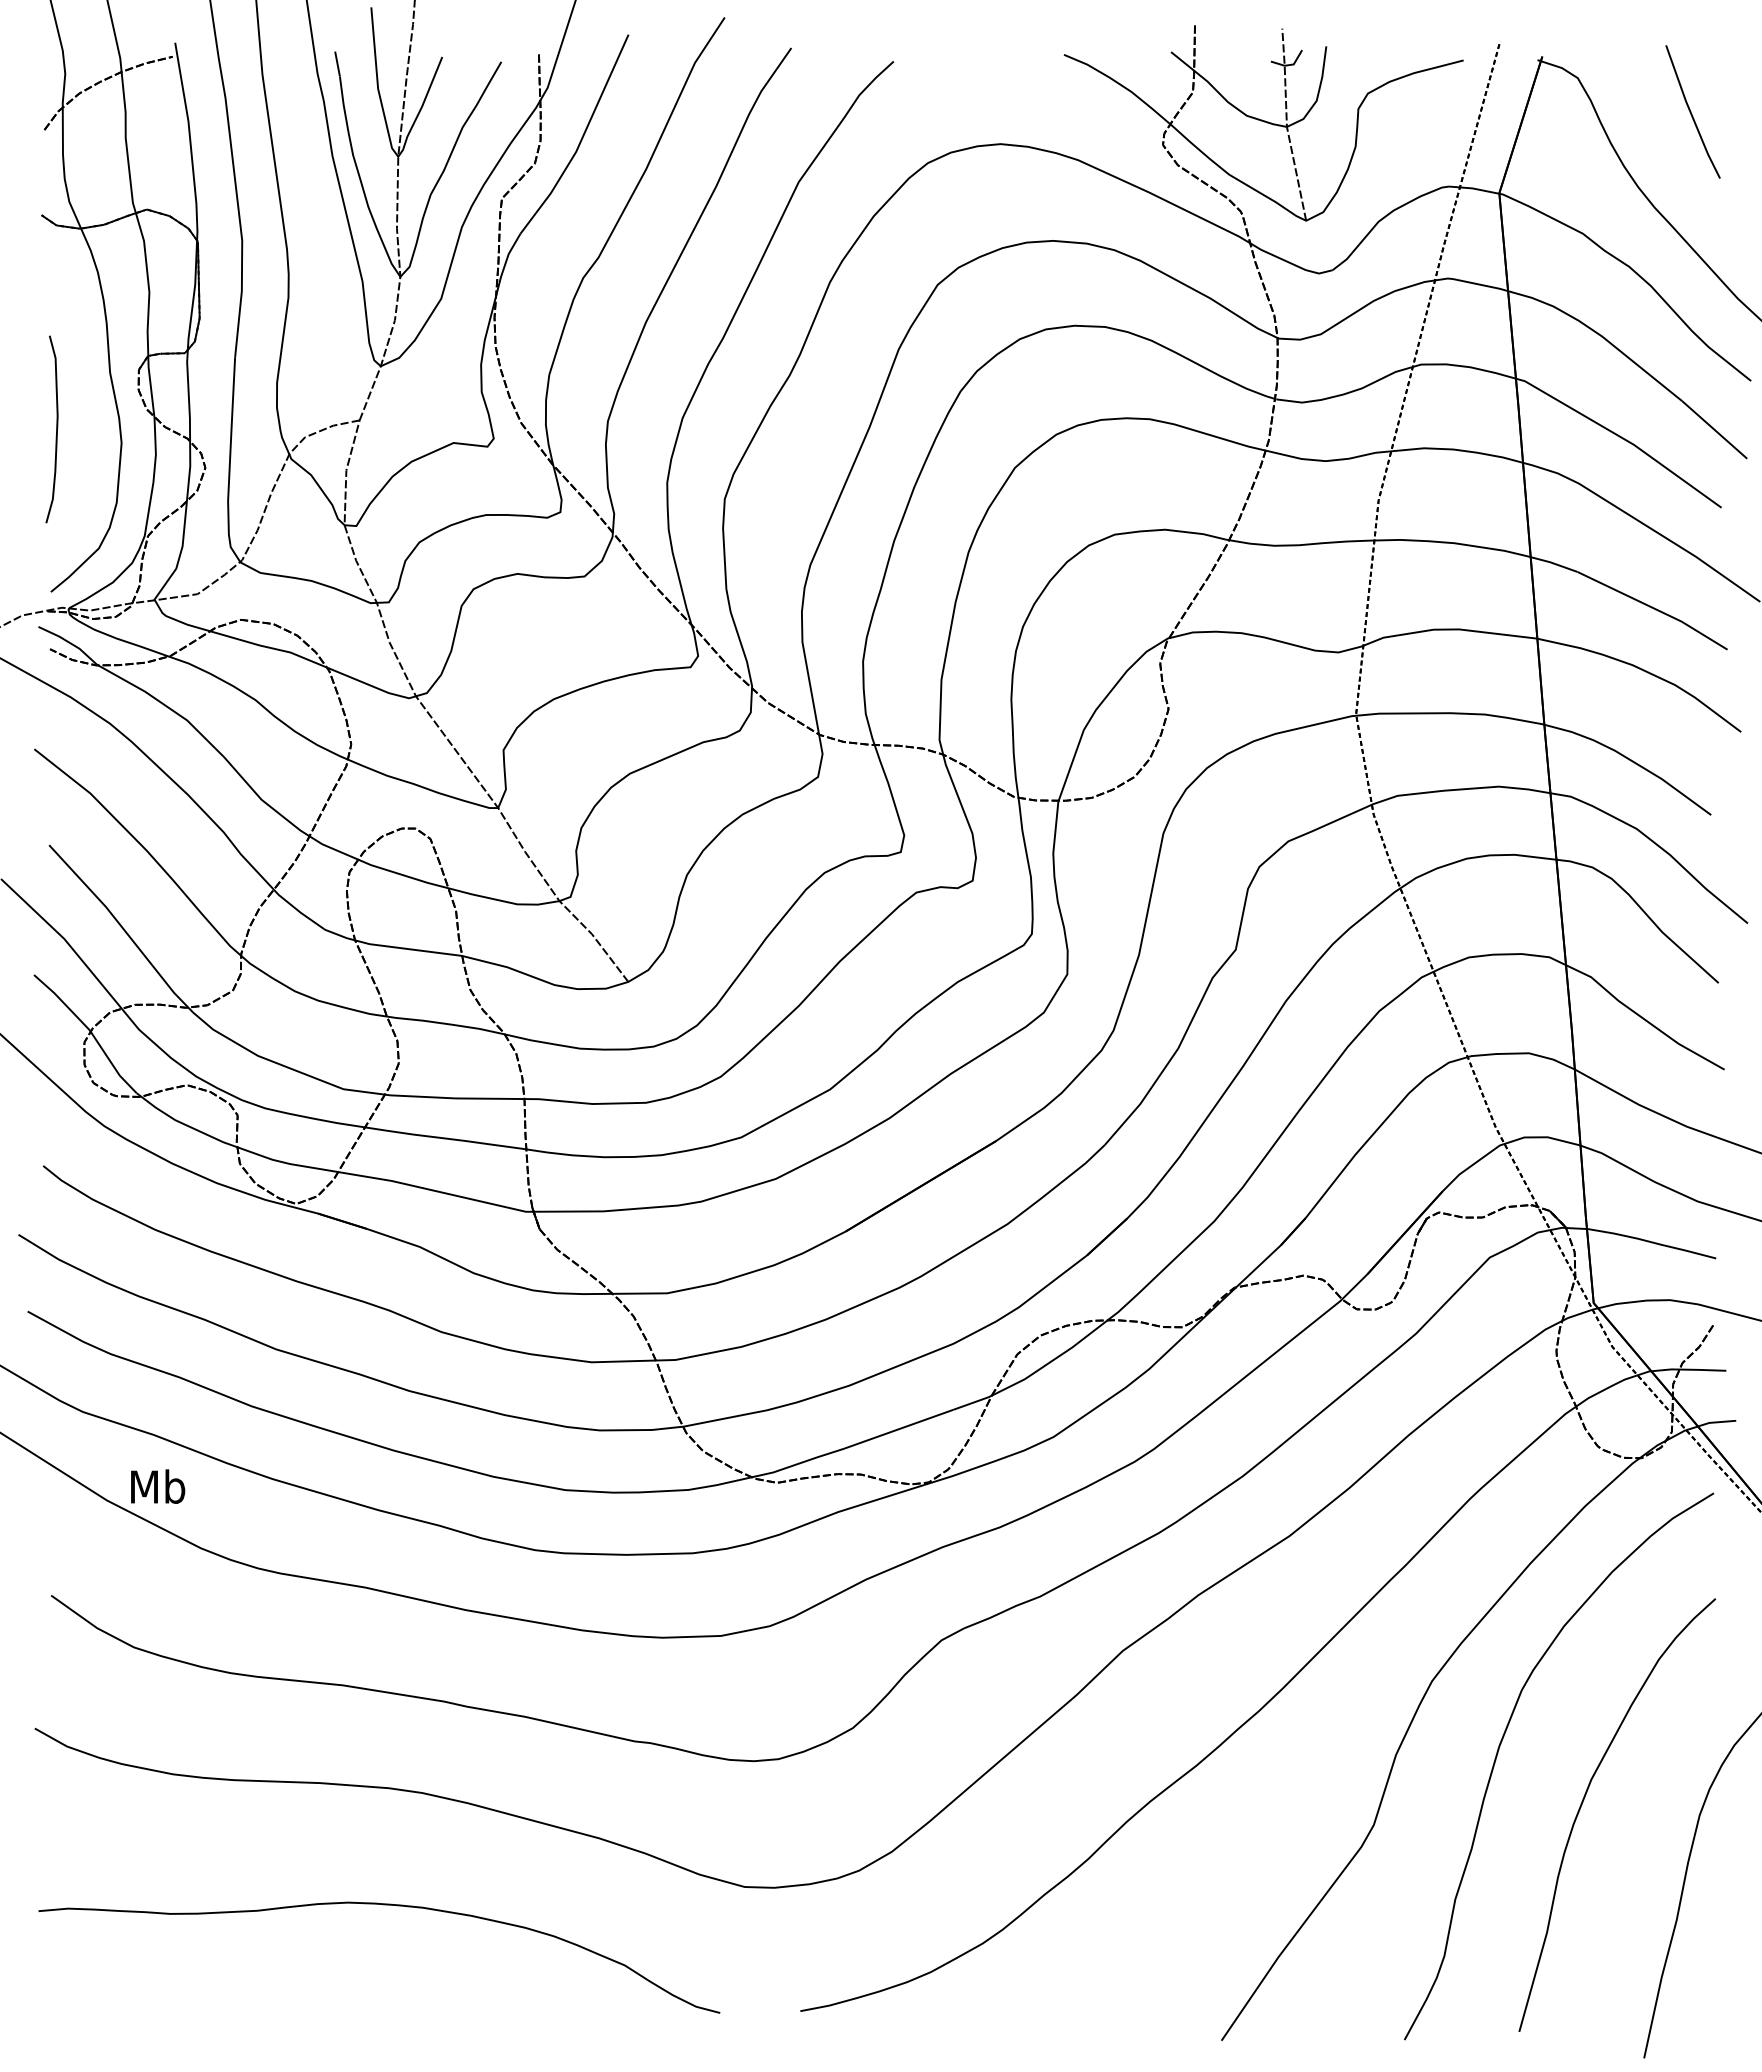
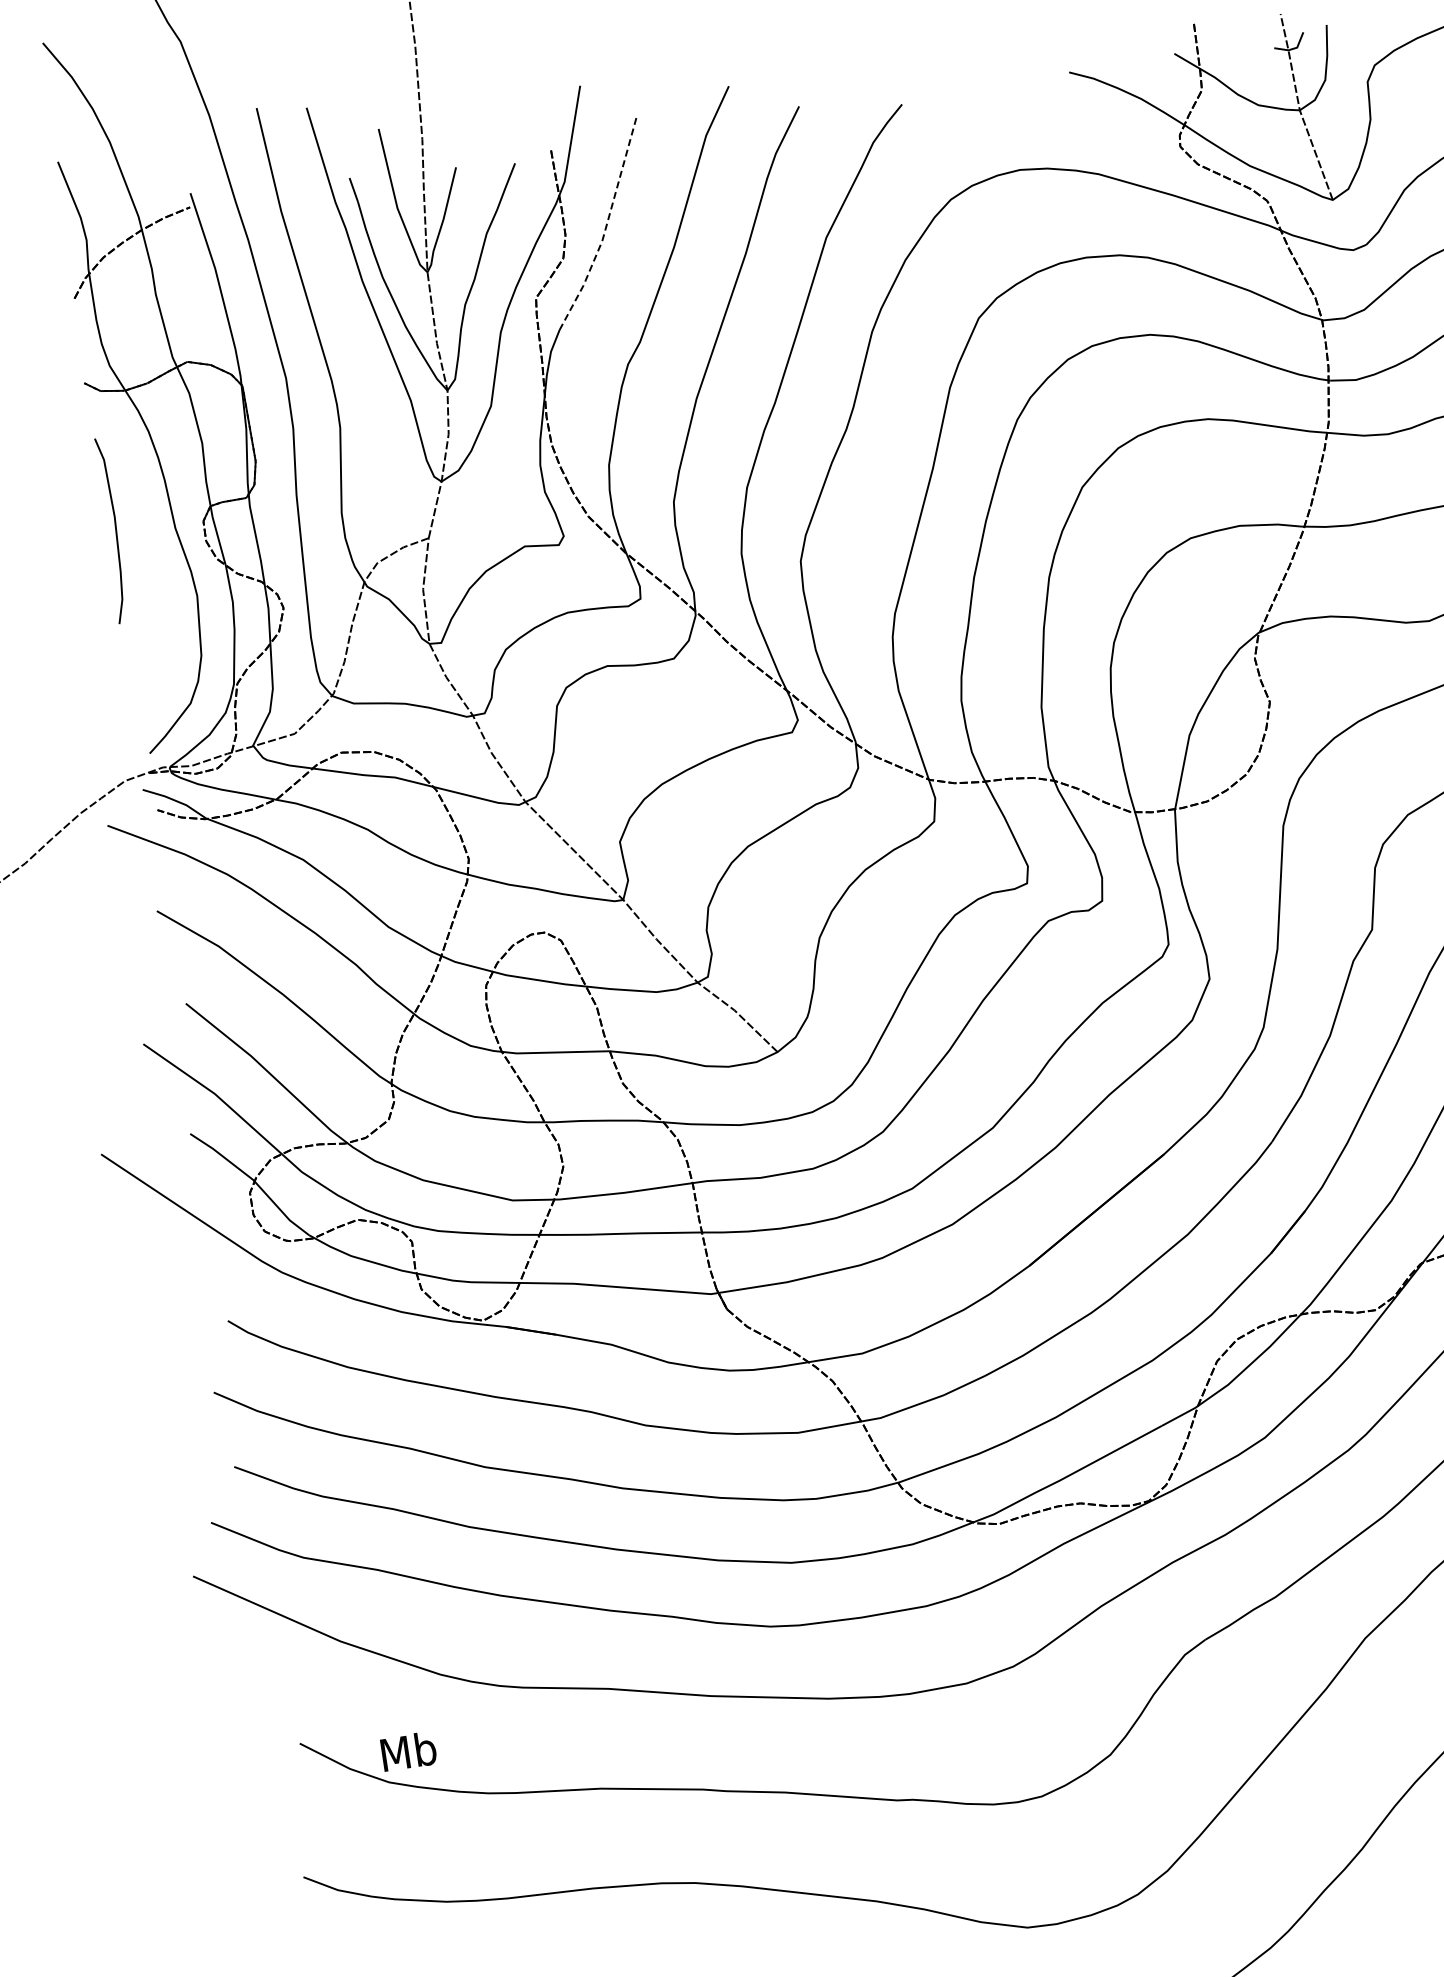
line: (581, 139) -> (605, 227), solid -> dashed
curve: (56, 429) -> (115, 530), moved
text: (158, 1486) -> (409, 1751), moved

